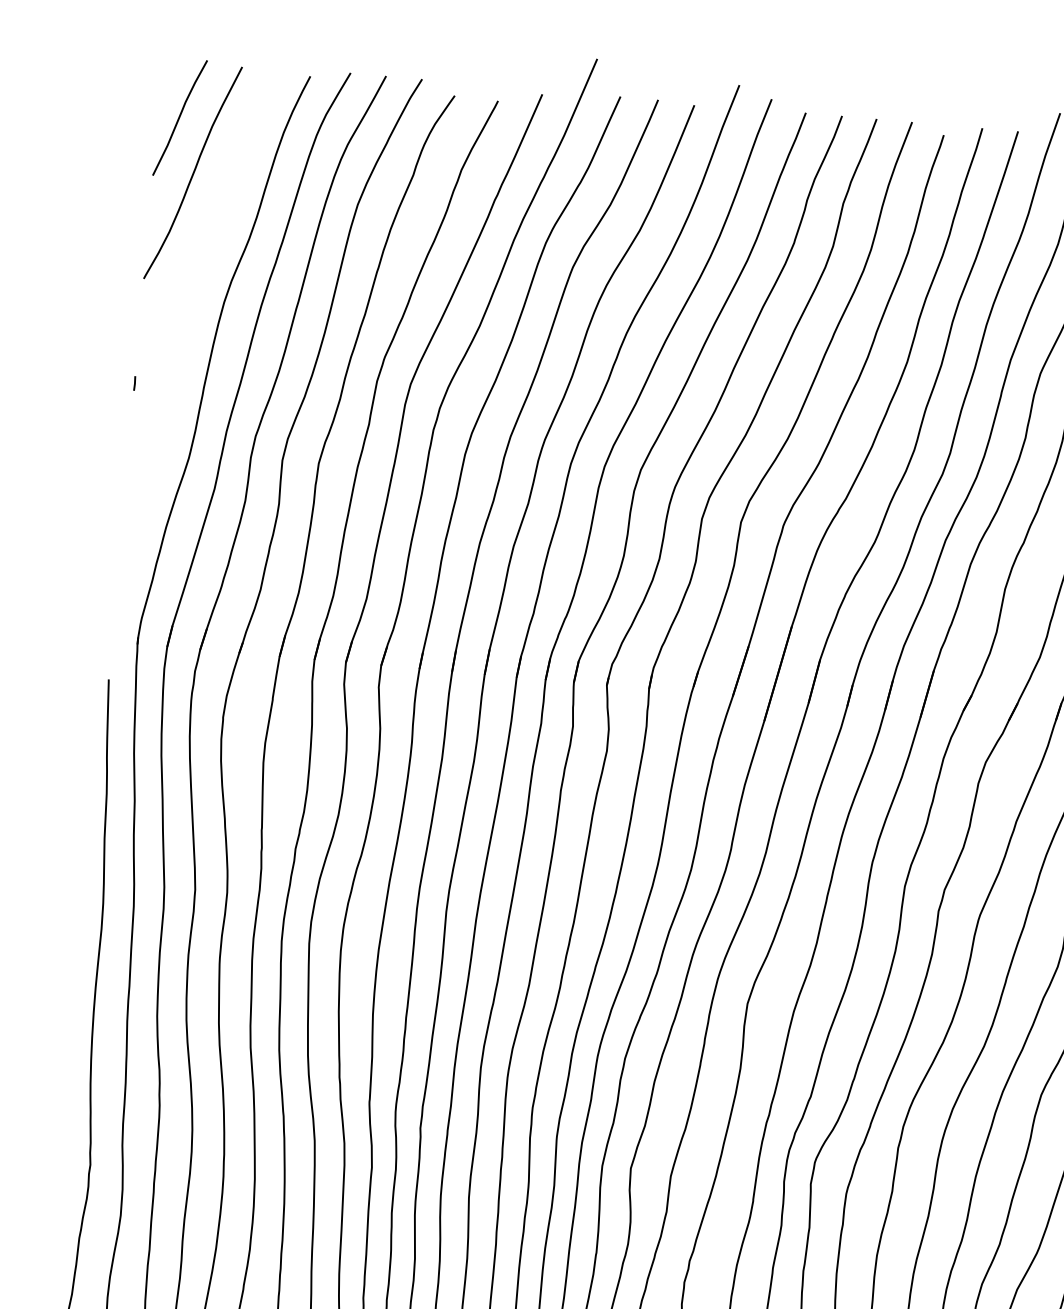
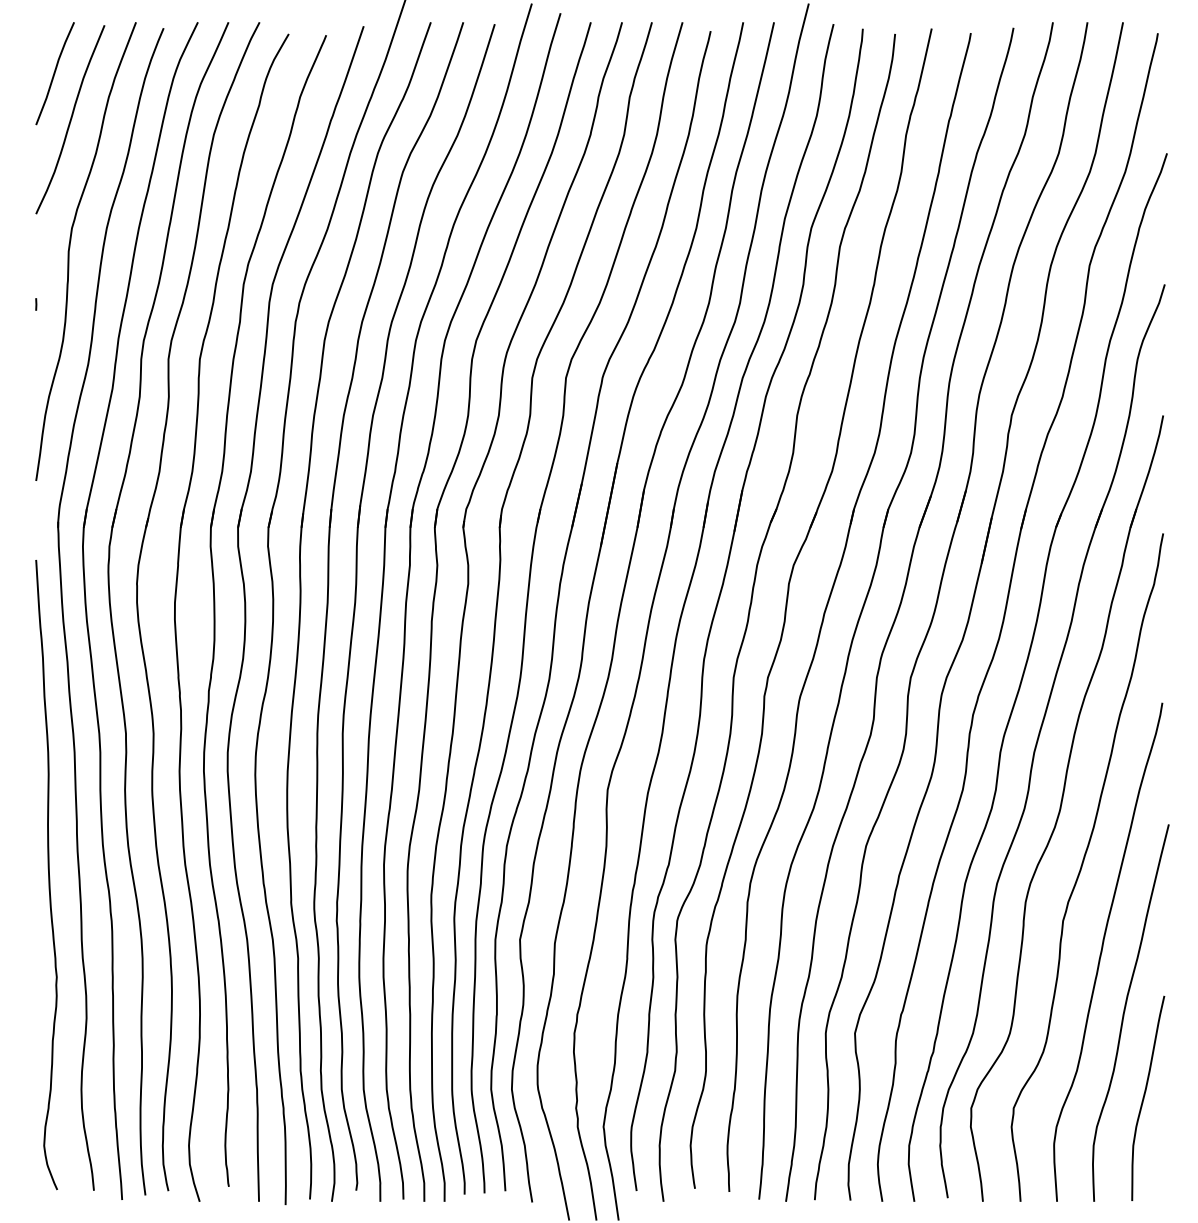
curve: (180, 320) -> (70, 247), added

